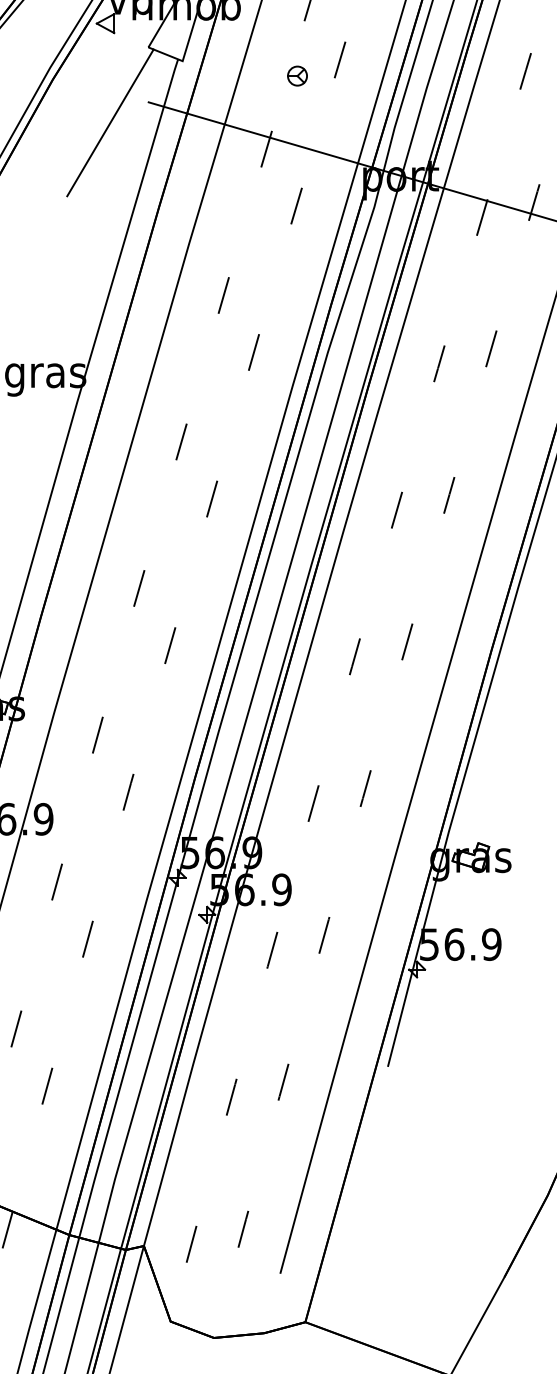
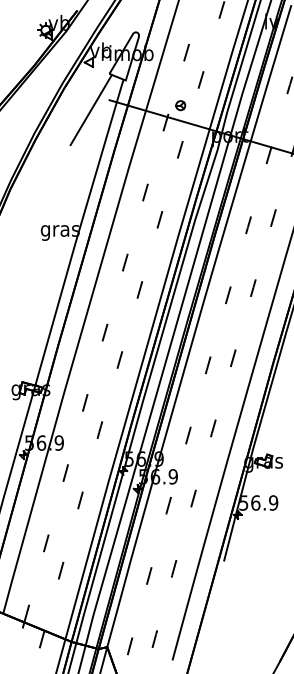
part: (297, 75) -> (180, 105), moved

